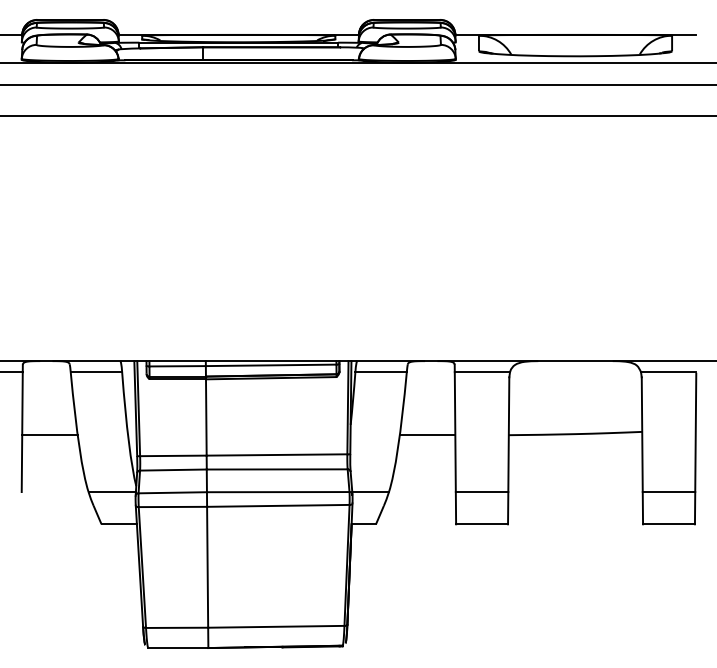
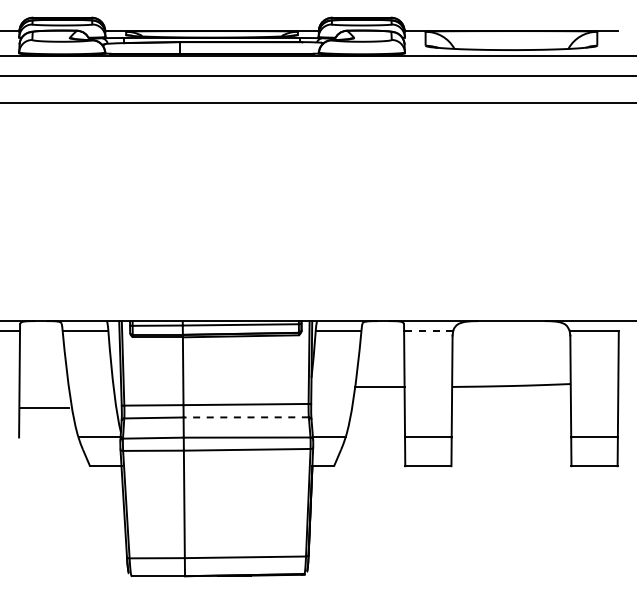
line: (482, 371) -> (428, 330), solid -> dashed
line: (49, 435) -> (43, 408), moved
line: (277, 469) -> (246, 417), solid -> dashed

